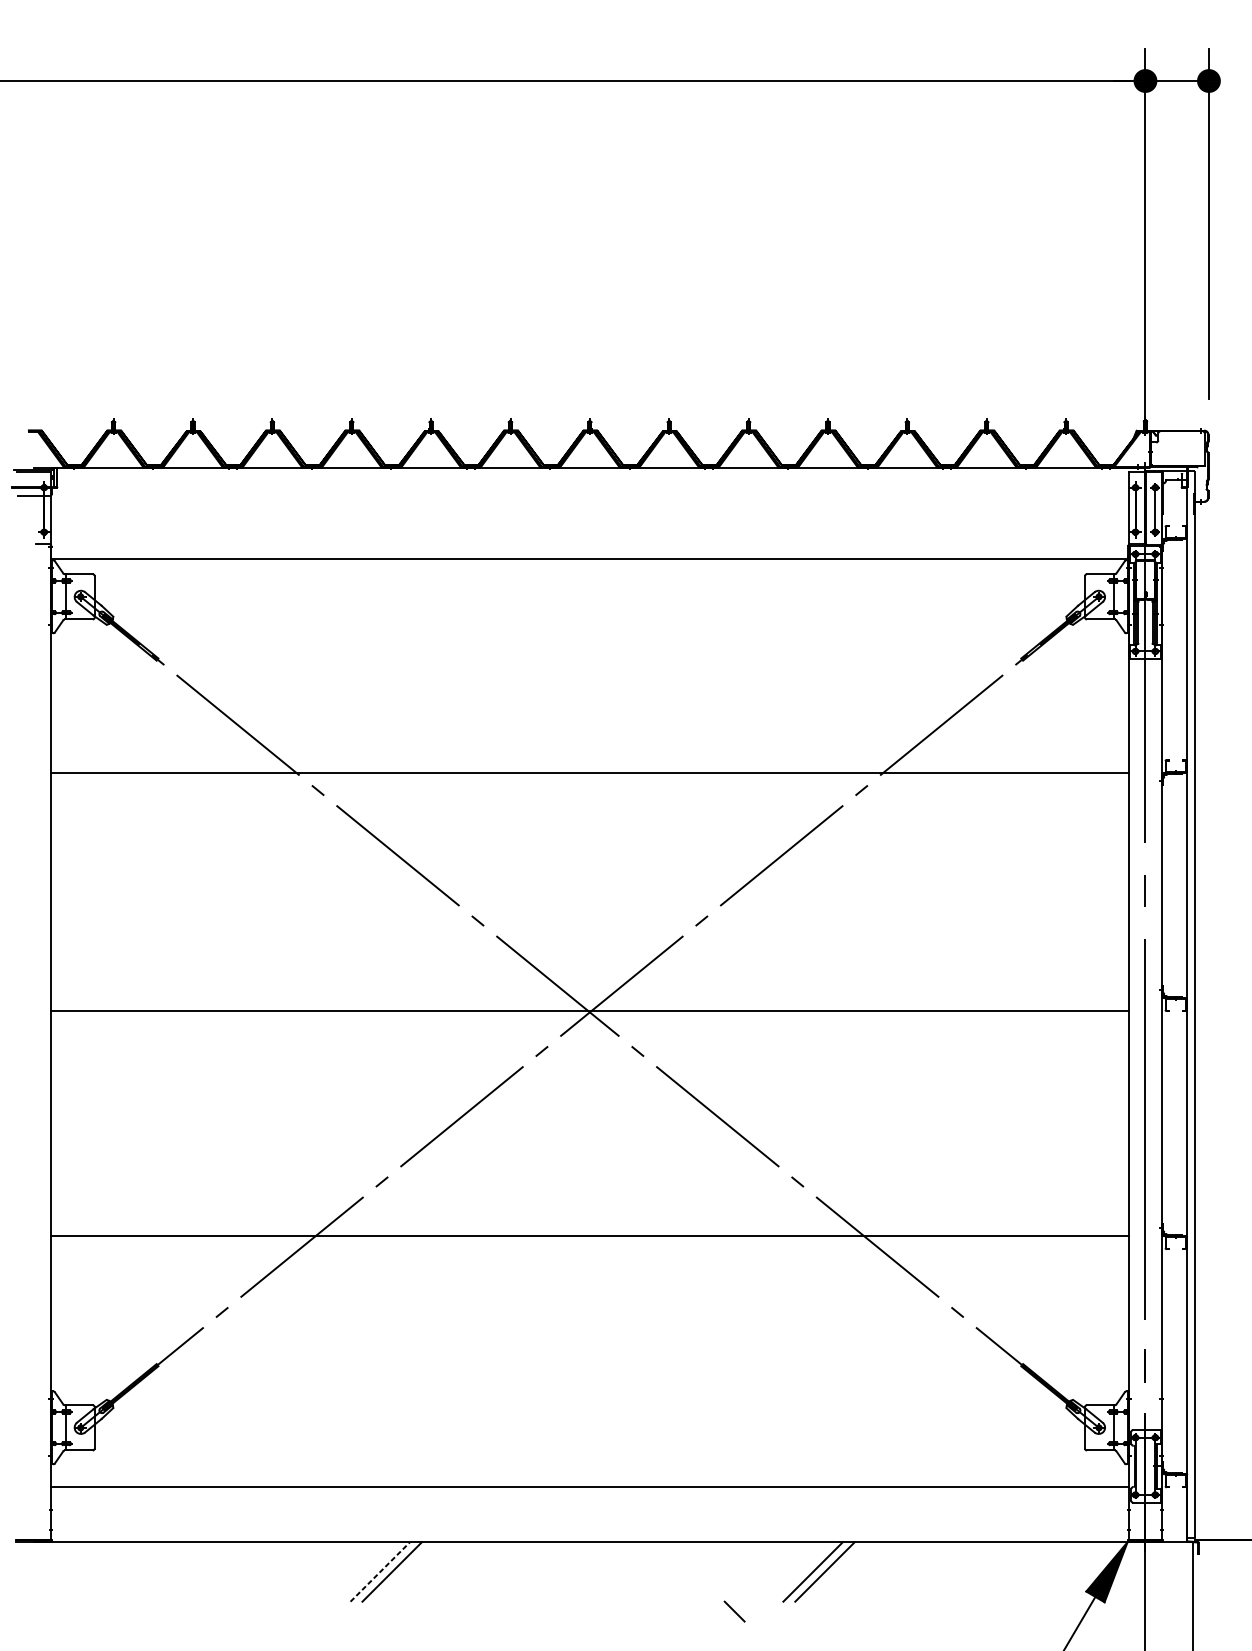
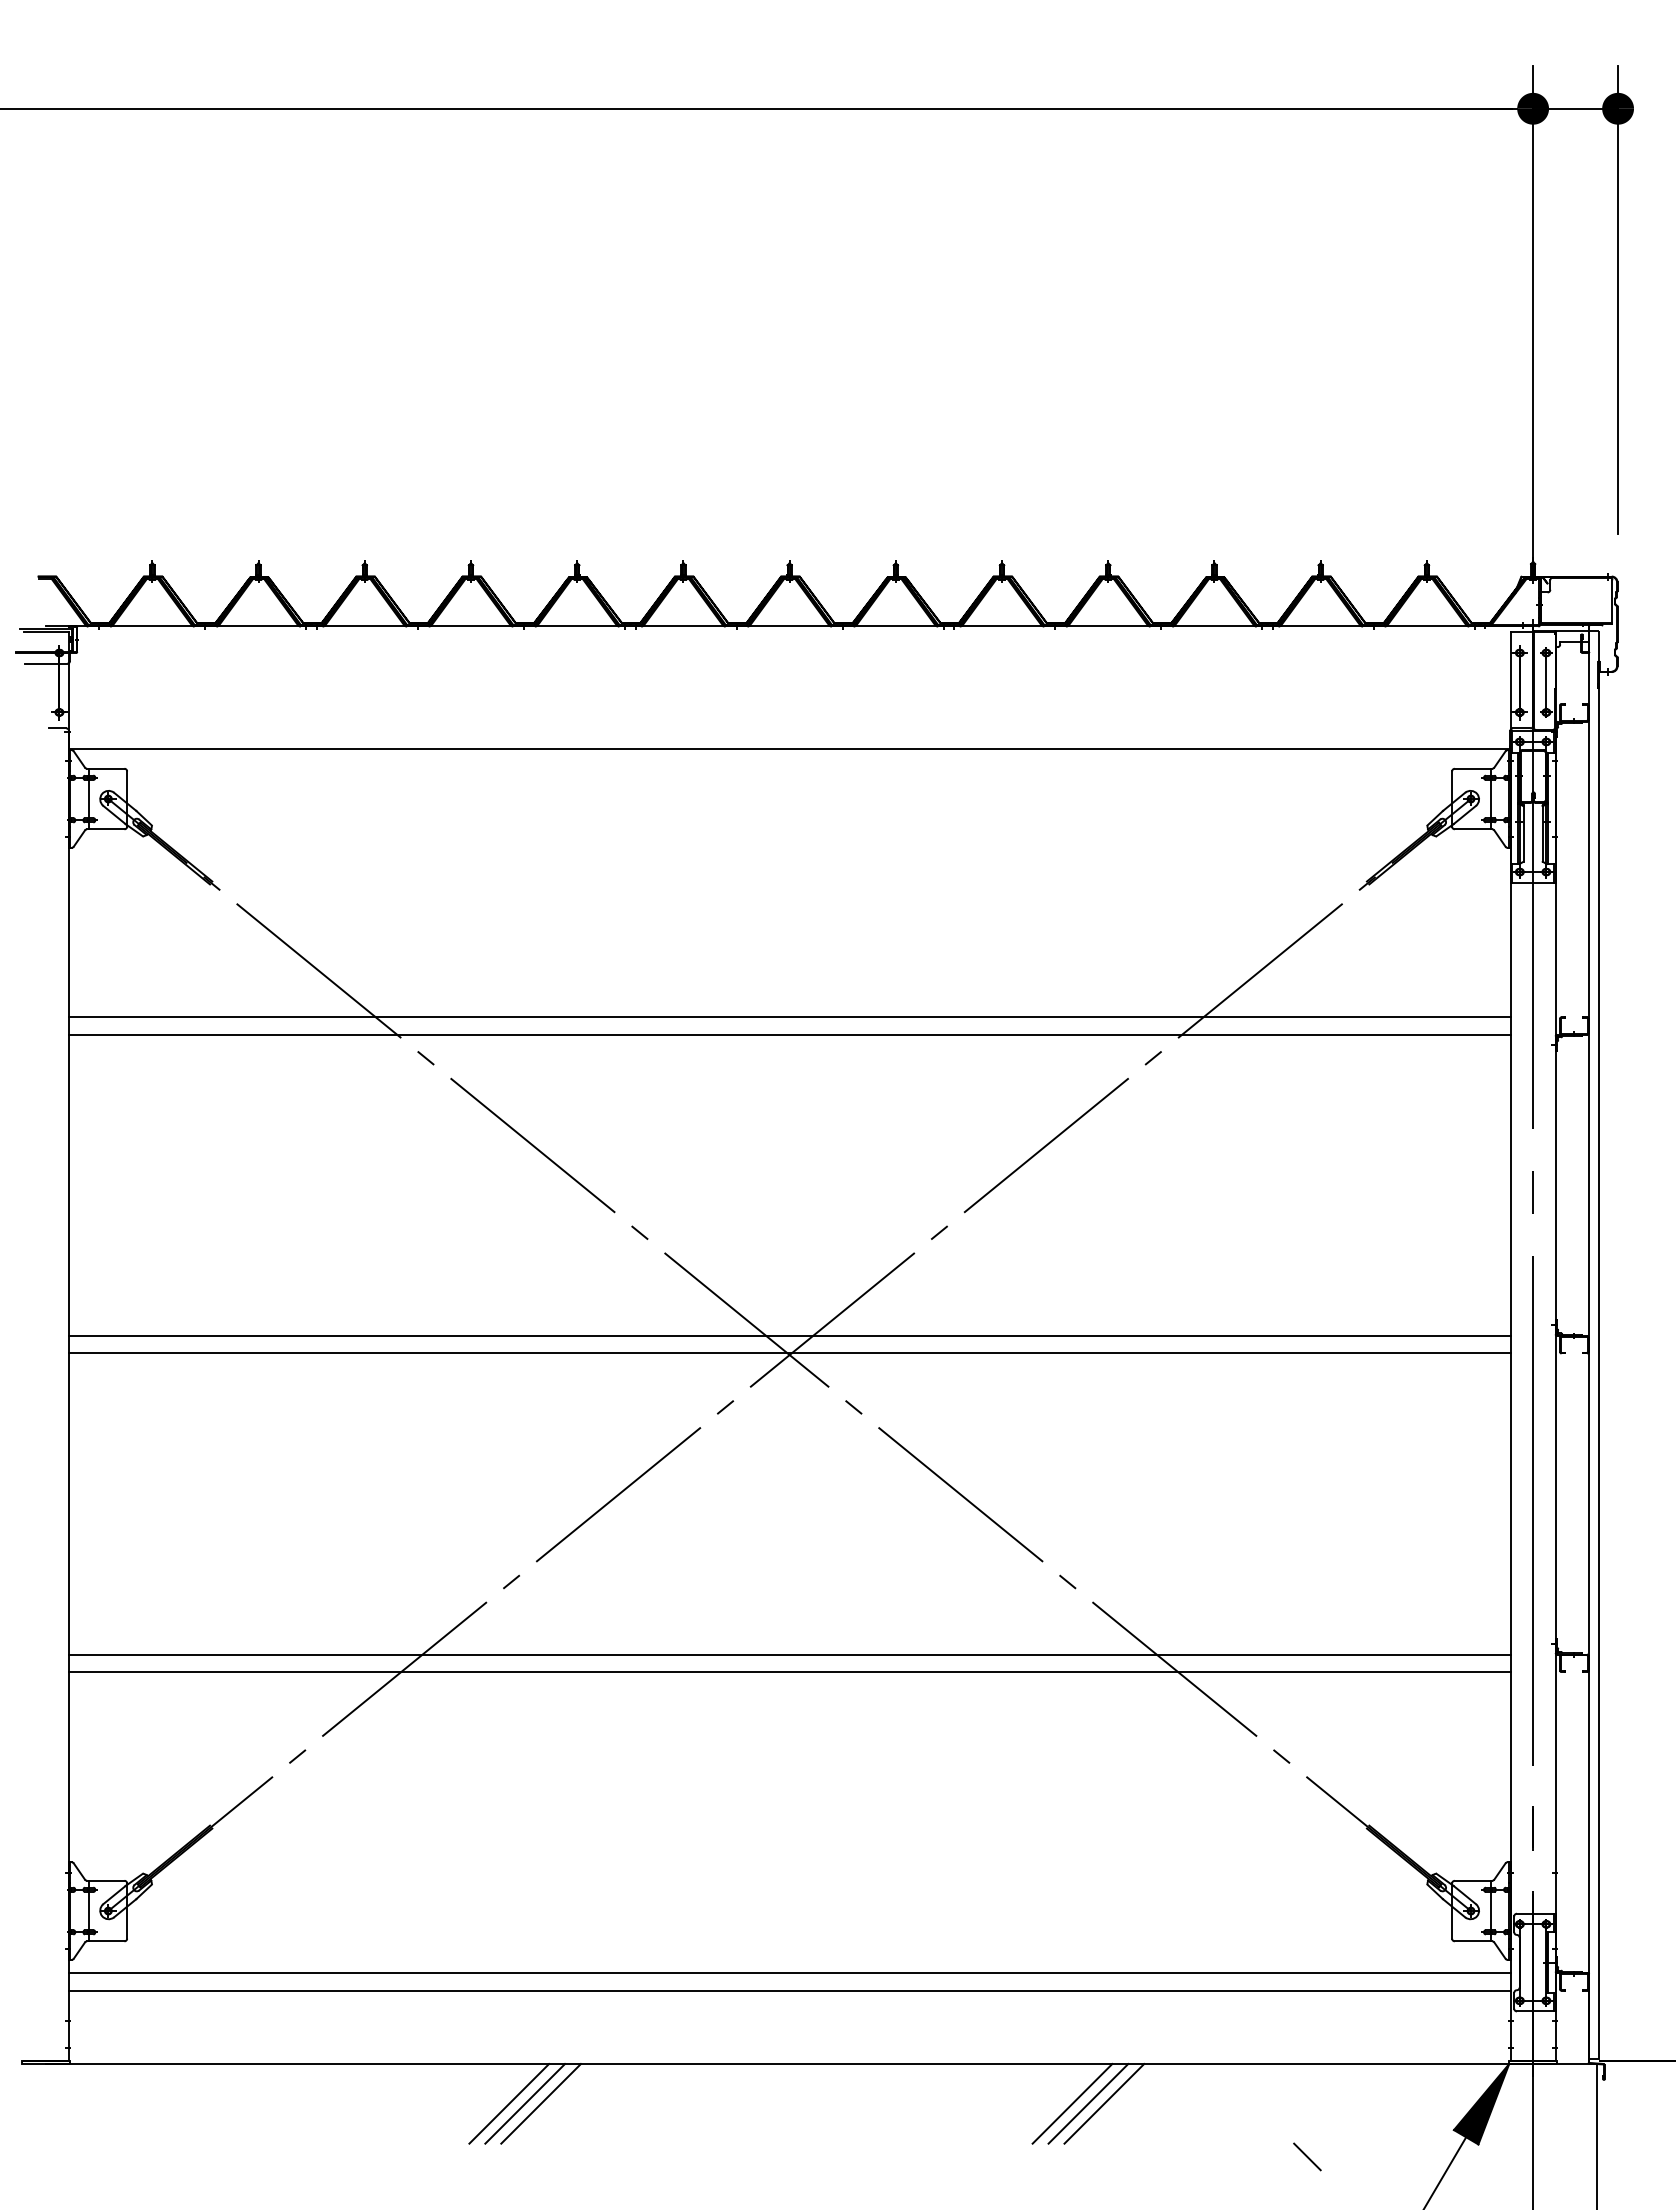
line: (589, 760) -> (789, 1017), added
line: (589, 997) -> (789, 1335), added
line: (589, 1249) -> (789, 1672), added
line: (589, 1474) -> (789, 1973), added
line: (380, 1571) -> (509, 2103), dashed -> solid
line: (403, 1571) -> (540, 2103), added
line: (801, 1571) -> (1072, 2103), added
line: (734, 1611) -> (1307, 2156), moved

